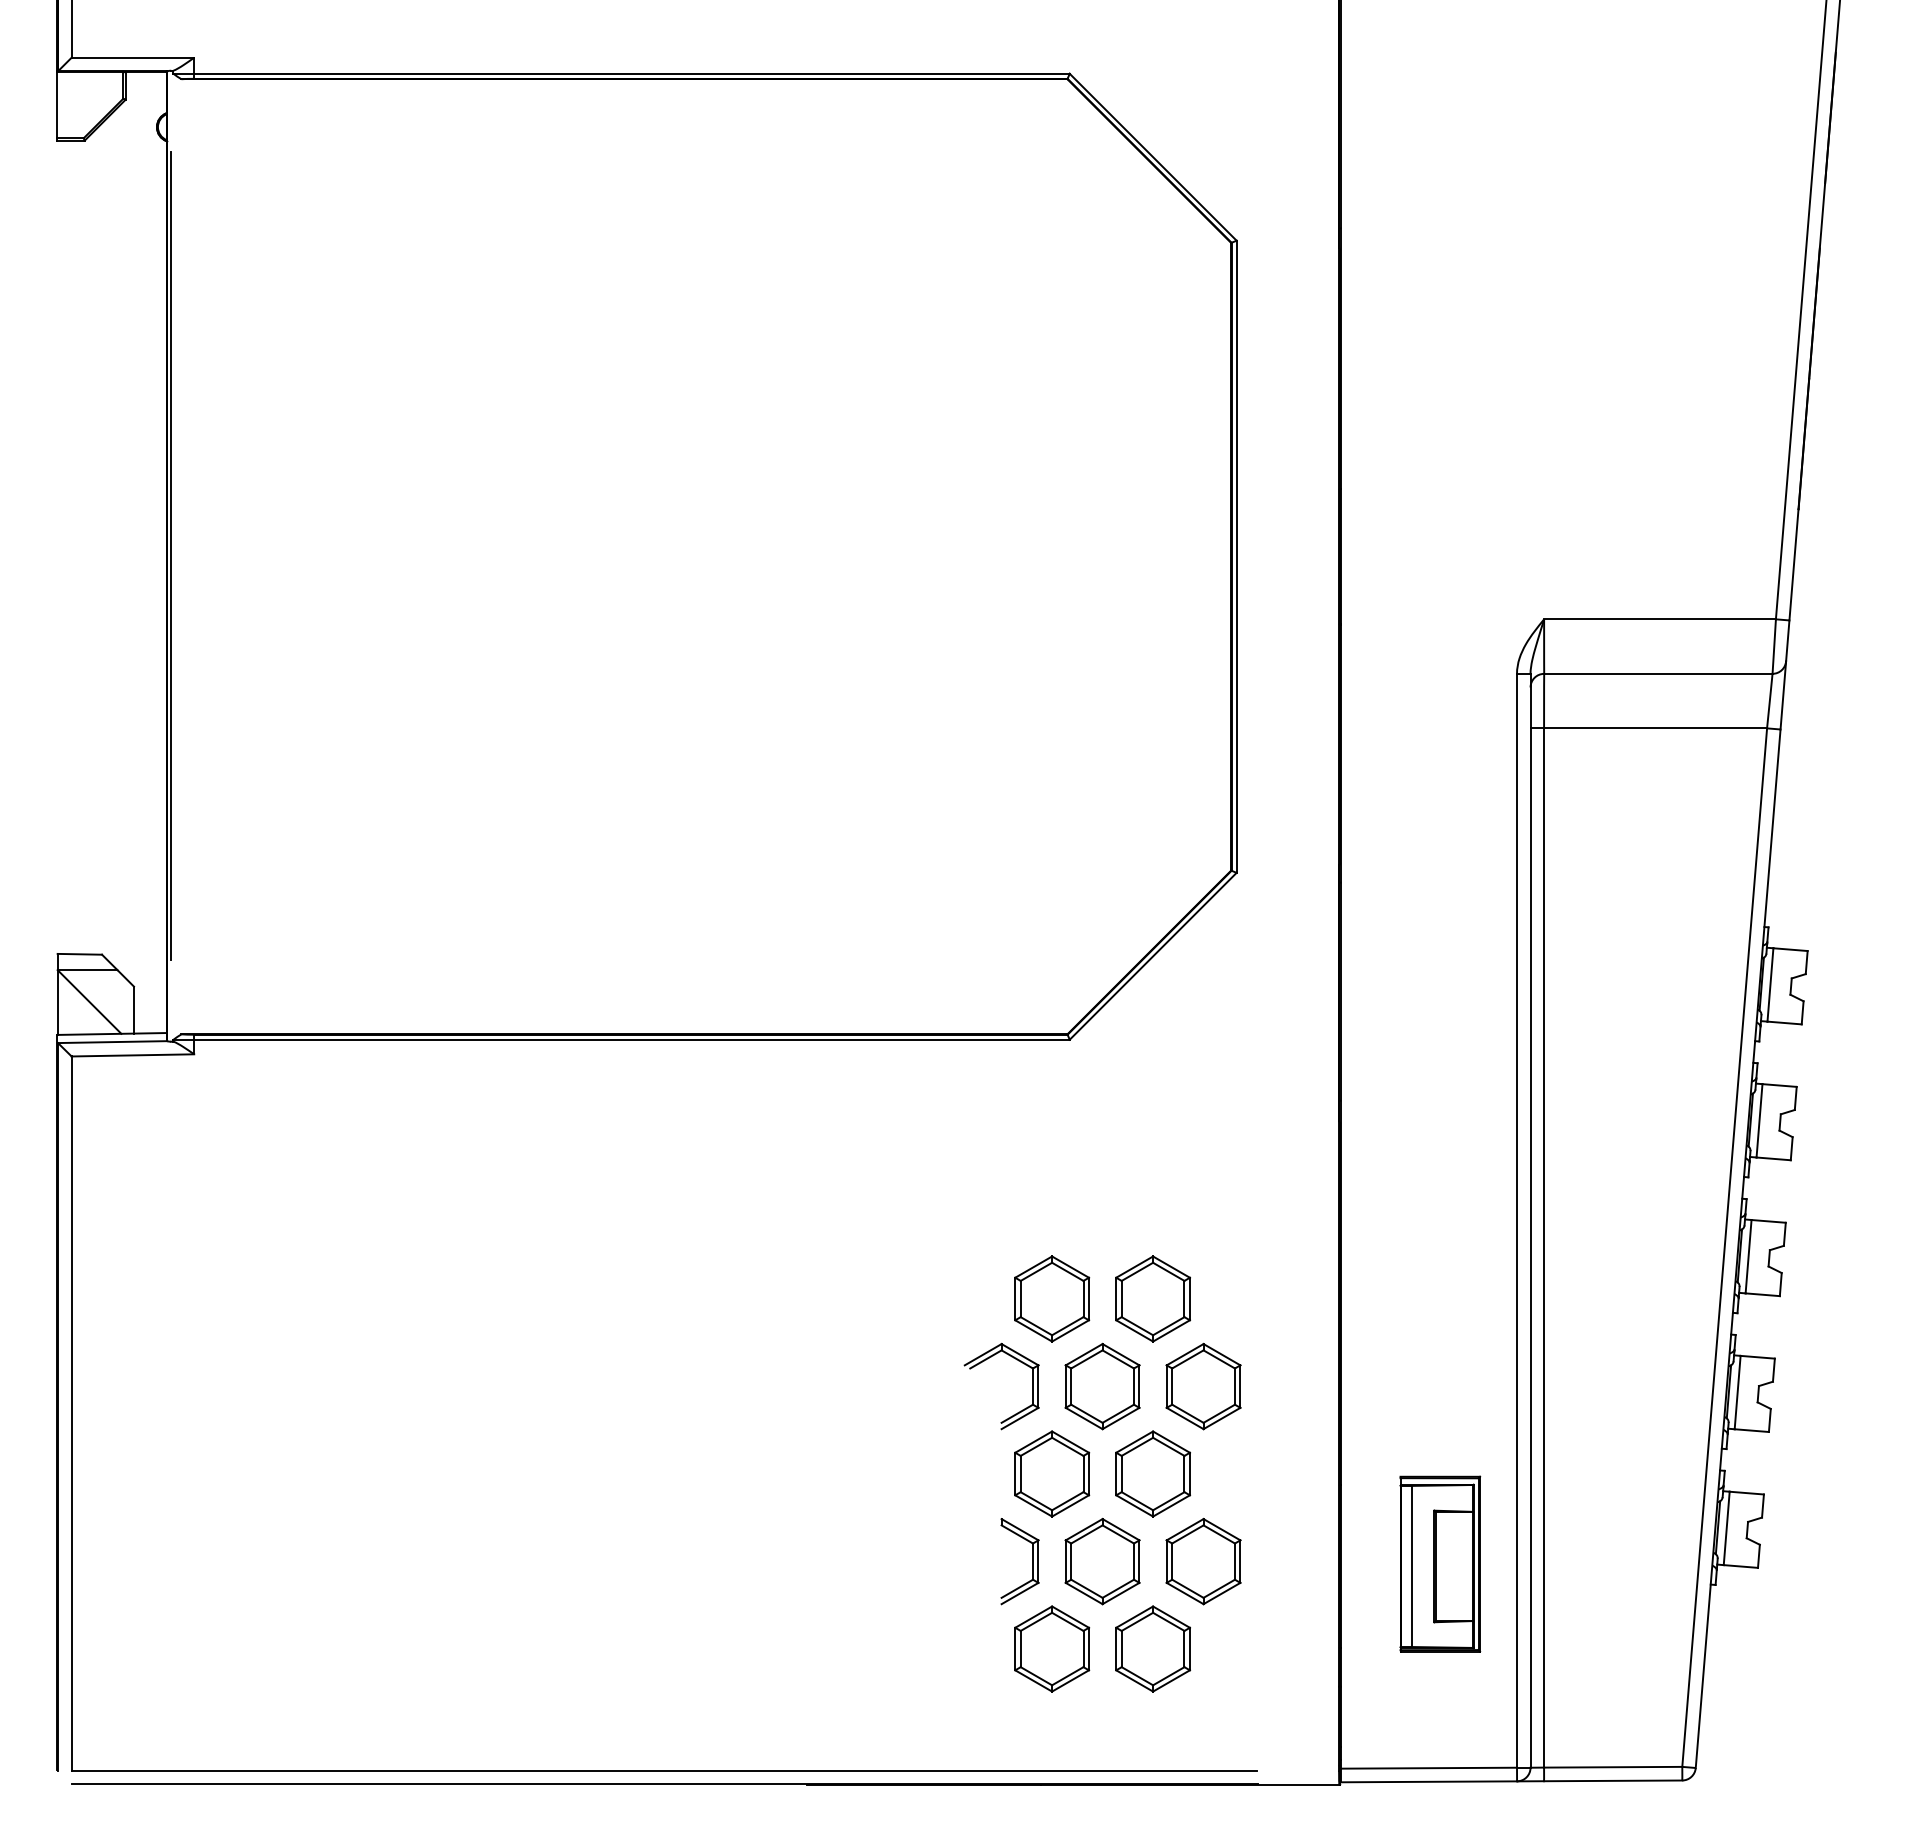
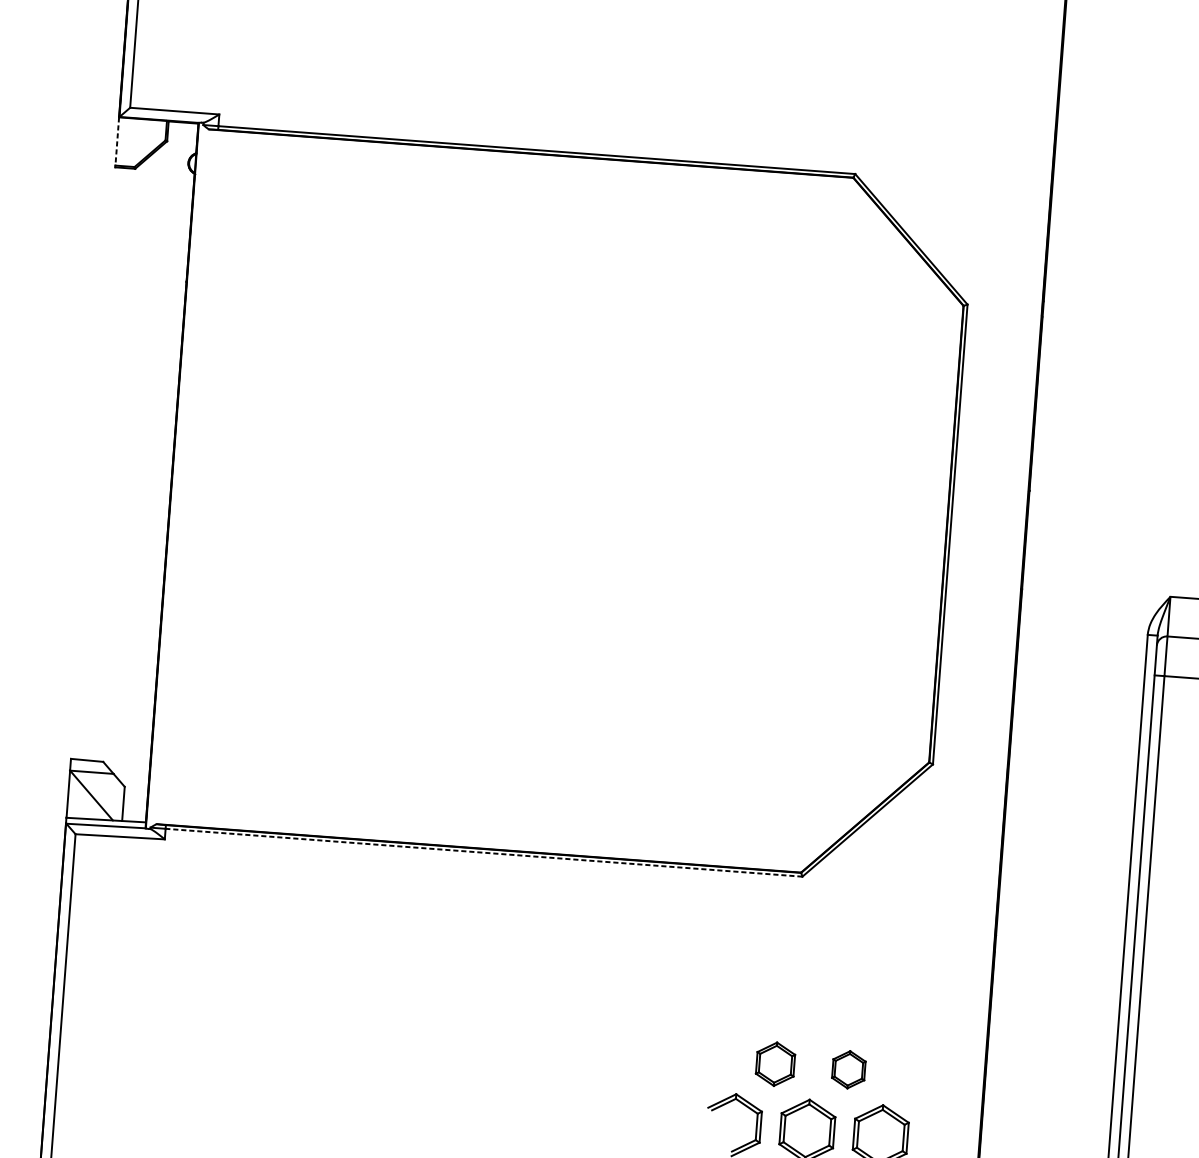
line: (57, 105) -> (117, 141), solid -> dashed
line: (171, 555) -> (175, 475), removed
line: (631, 1039) -> (483, 852), solid -> dashed
part: (1052, 1298) -> (775, 1063), size x0.7
part: (1152, 1298) -> (848, 1069), size x0.6

